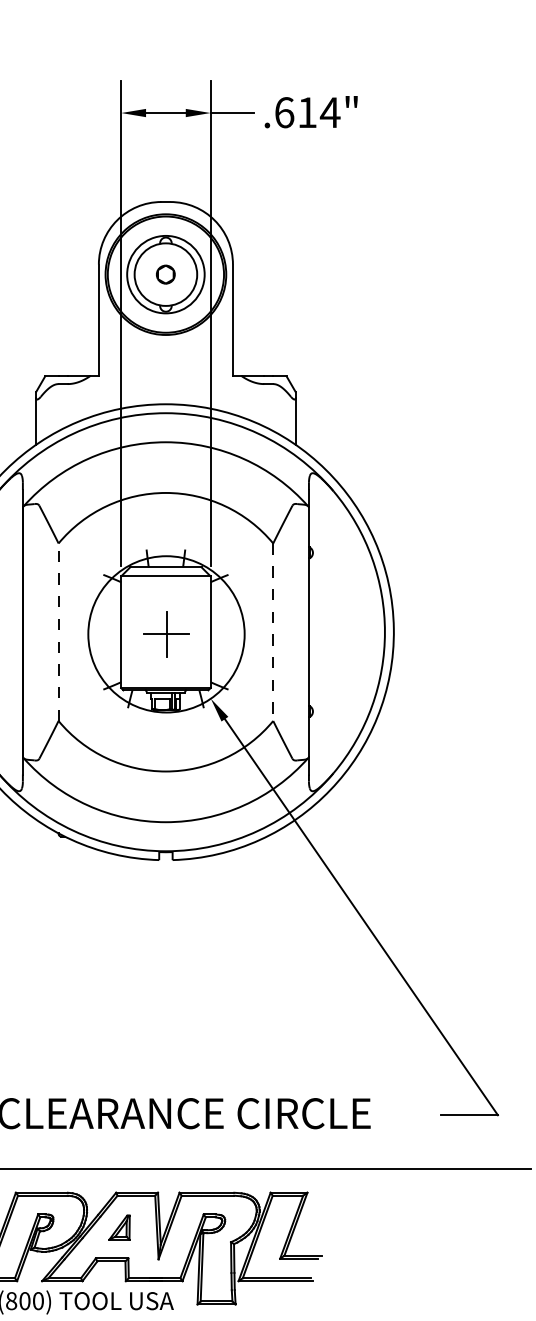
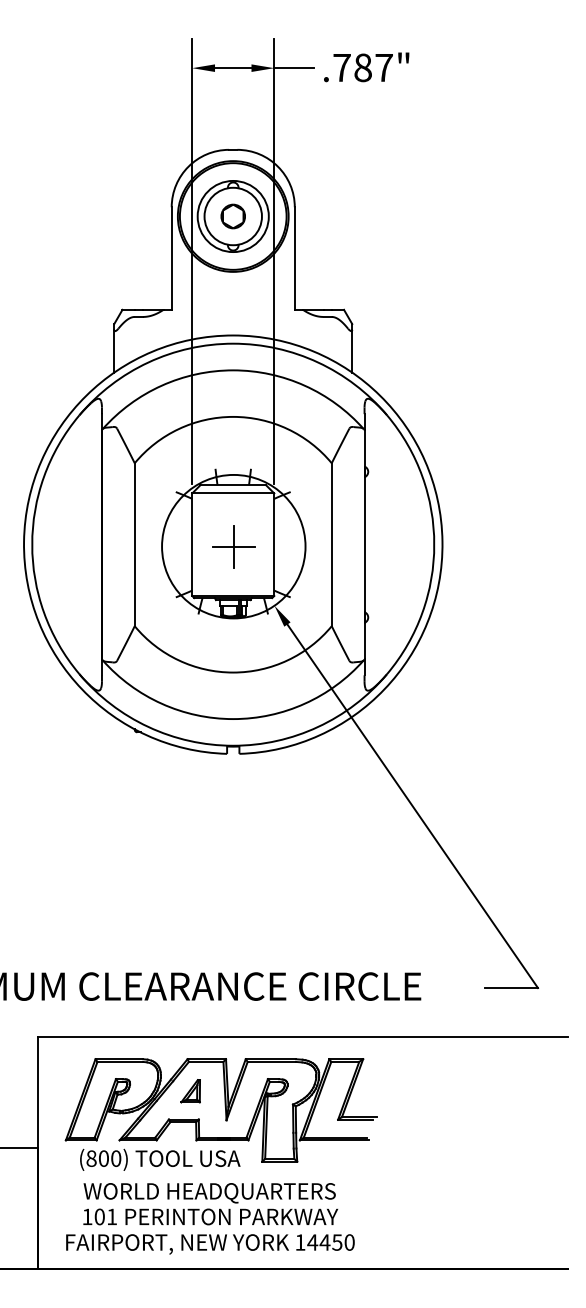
text: (307, 112) -> (363, 67), .614" -> .787"
part: (165, 274) -> (232, 216), size x1.43
line: (58, 631) -> (134, 544), dashed -> solid
line: (272, 633) -> (331, 545), dashed -> solid

